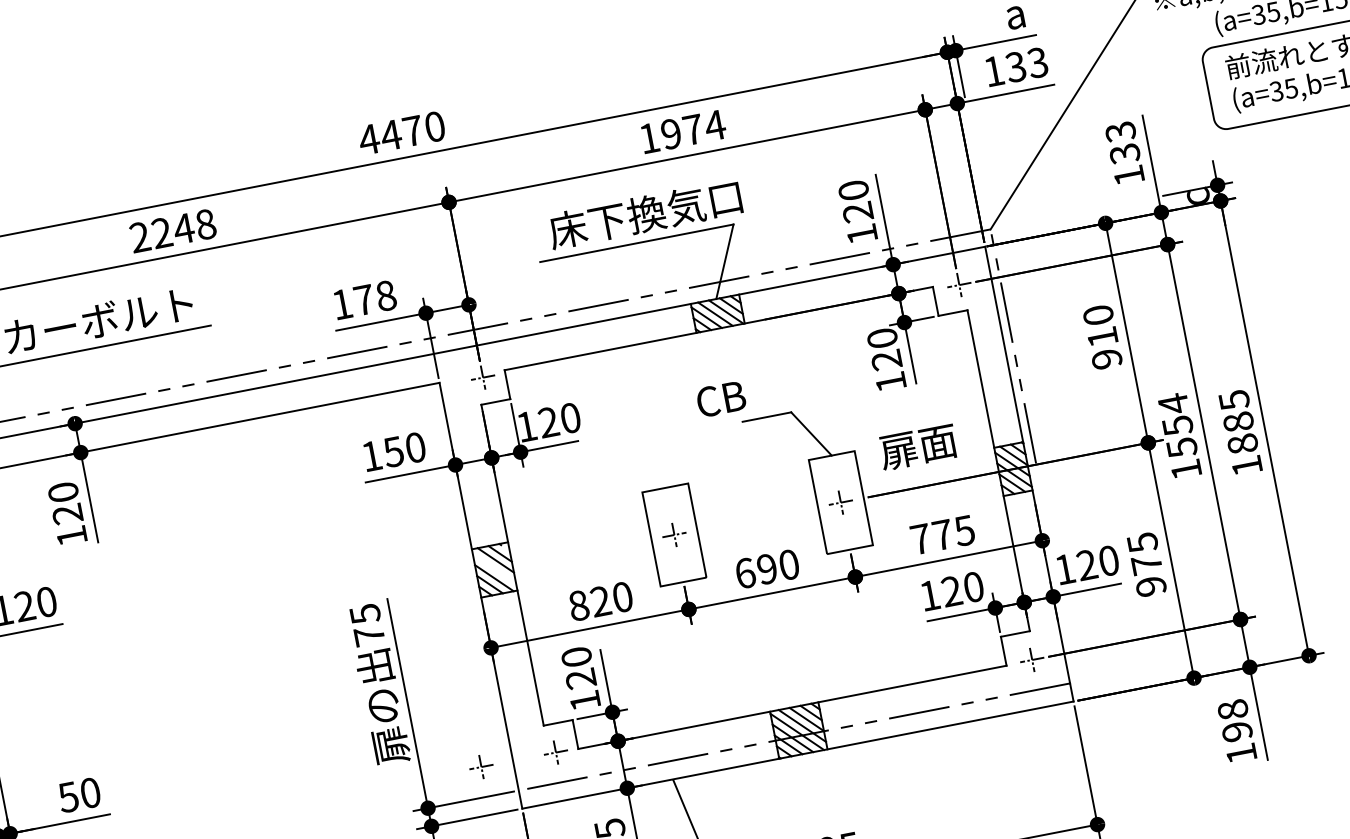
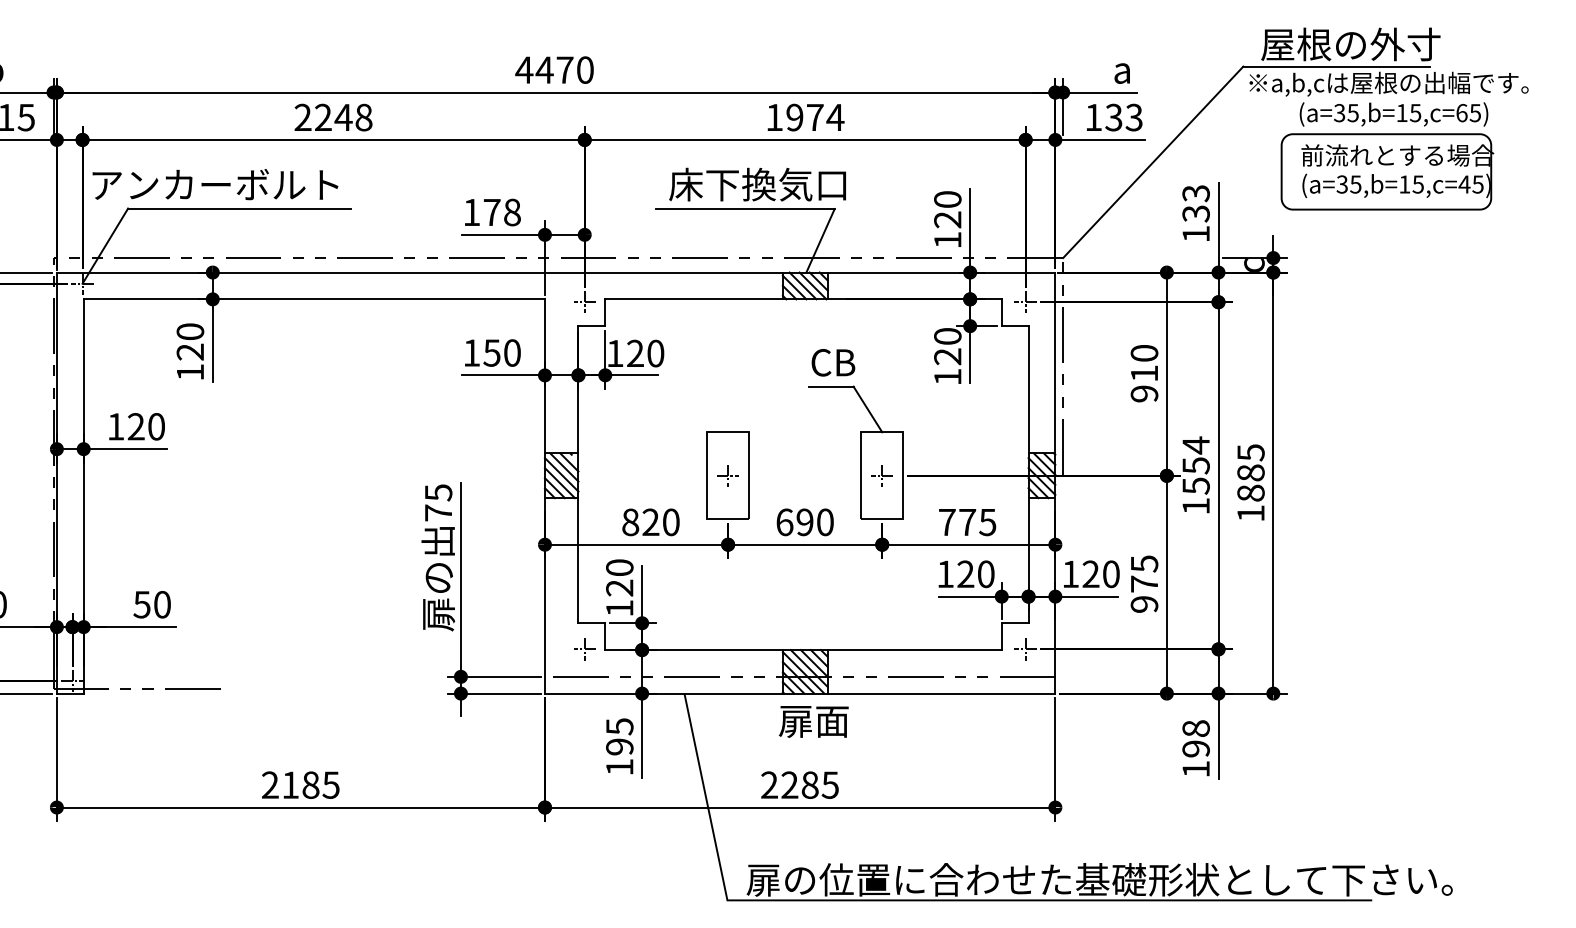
text: (721, 398) -> (833, 362), moved
text: (917, 446) -> (813, 721), moved
line: (494, 568) -> (561, 474), added
part: (481, 767) -> (515, 649), removed

